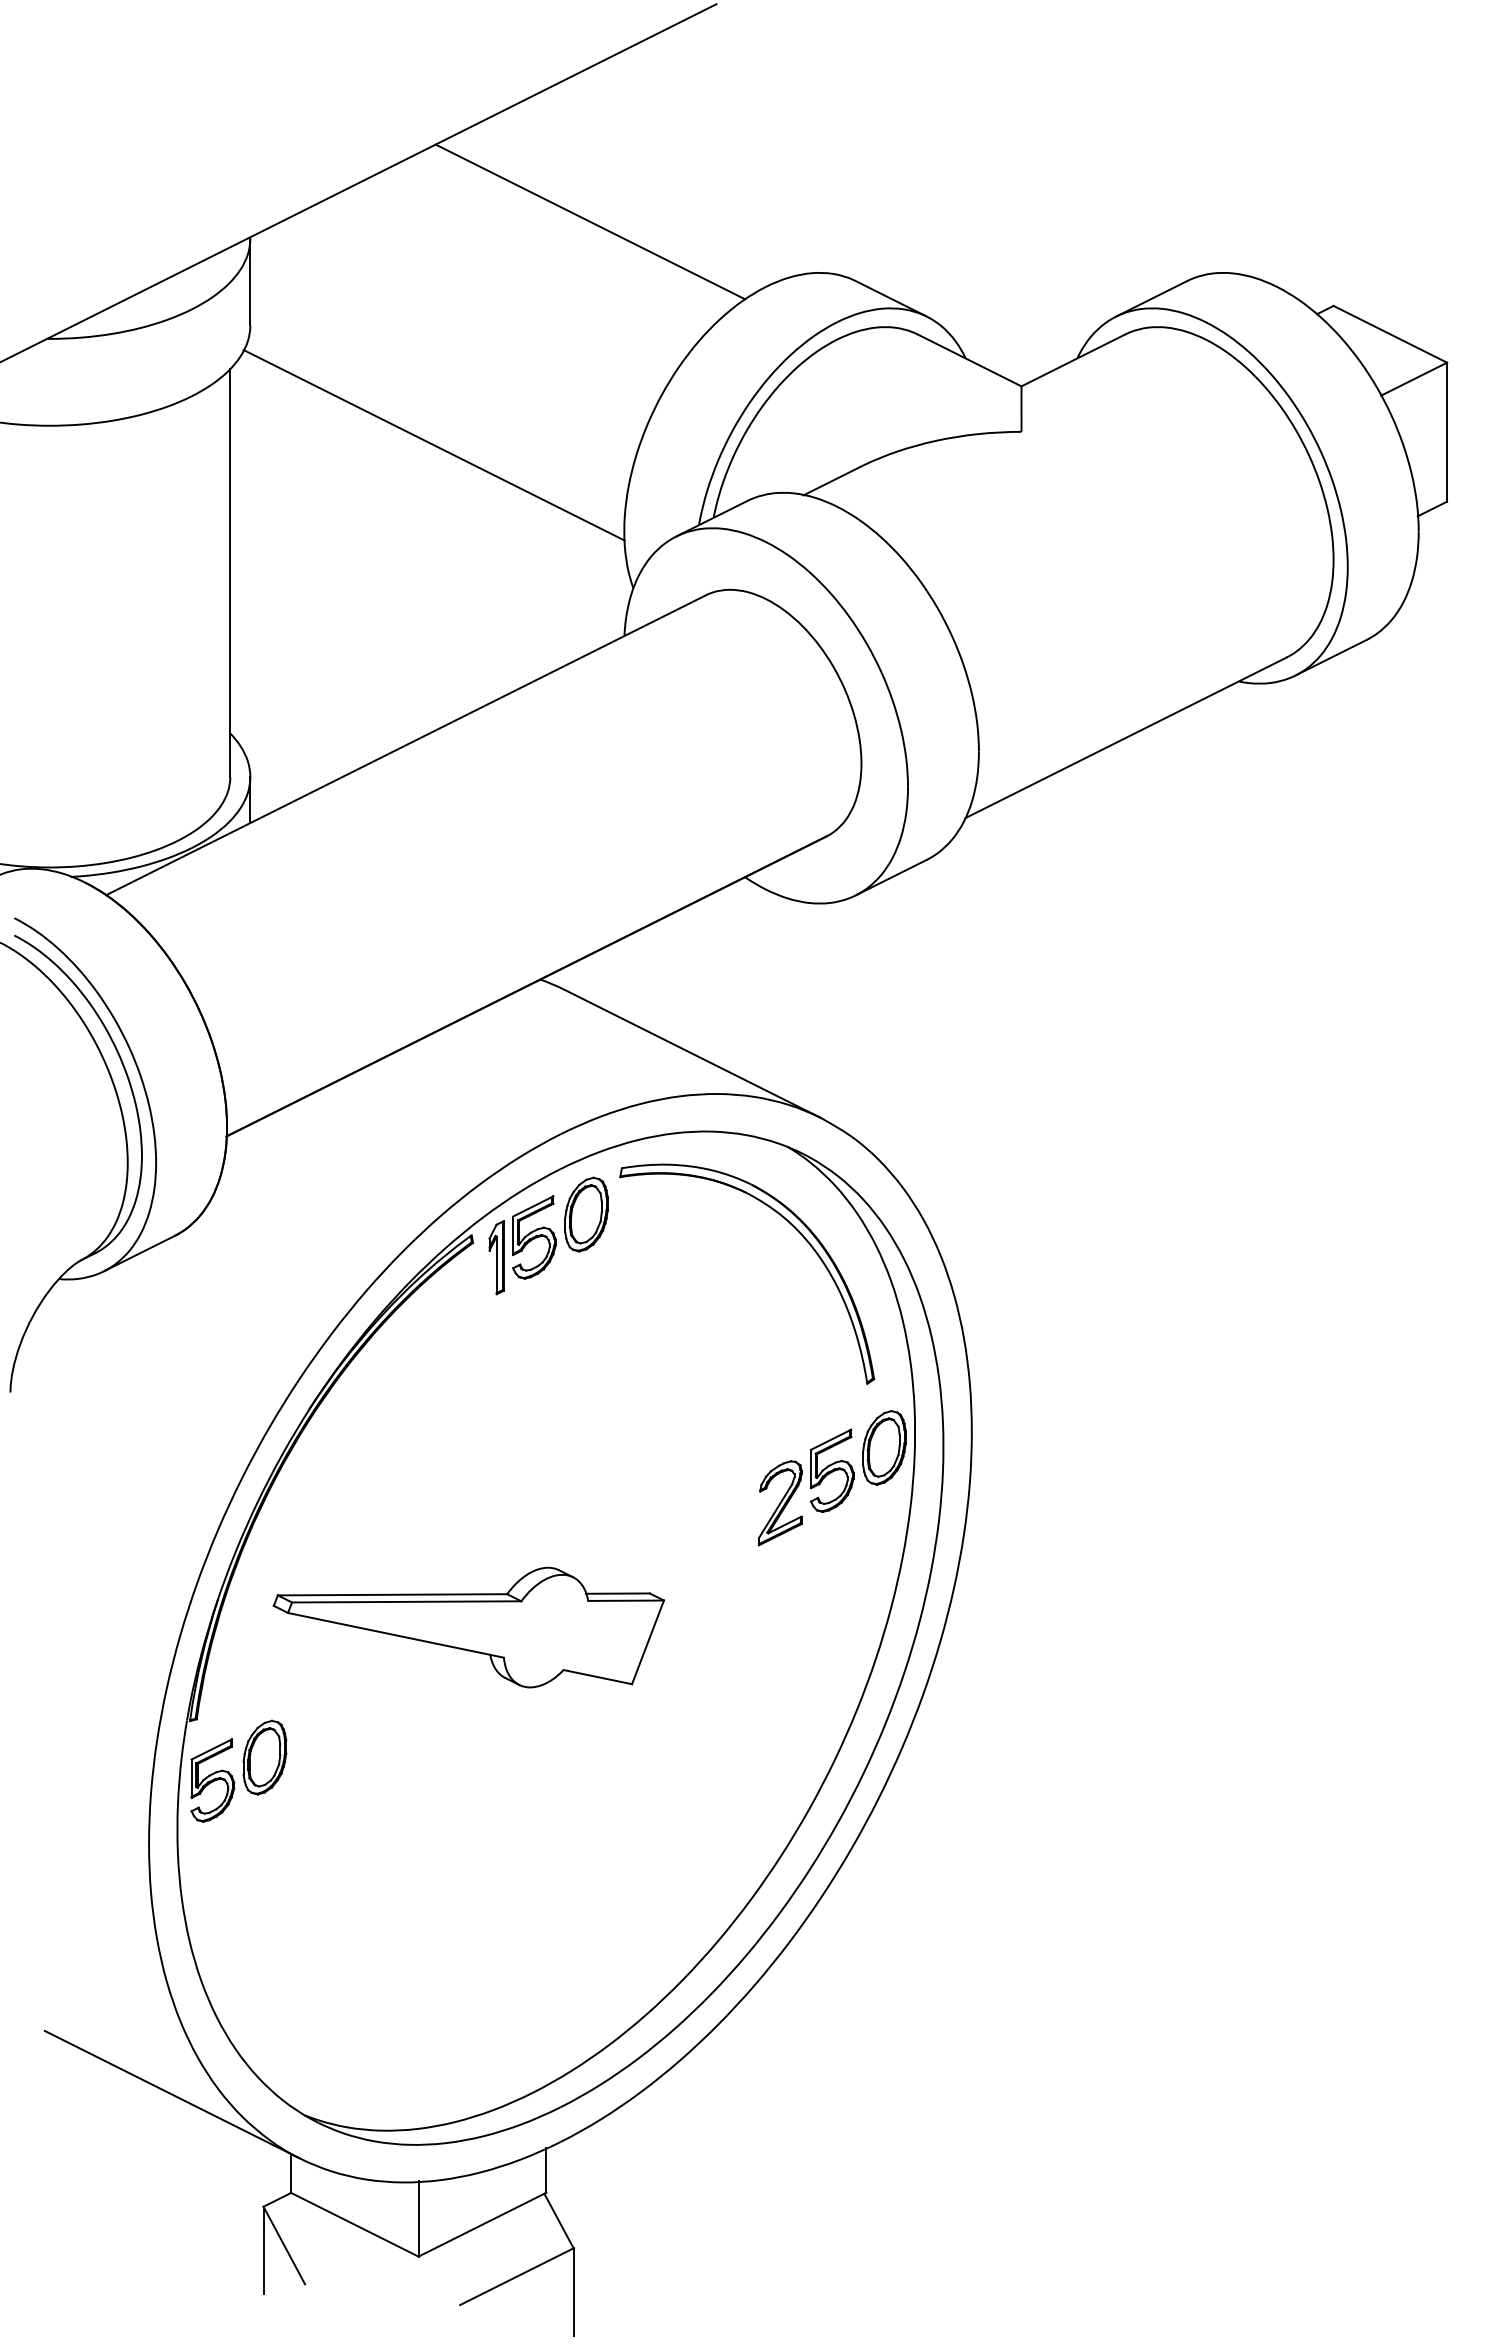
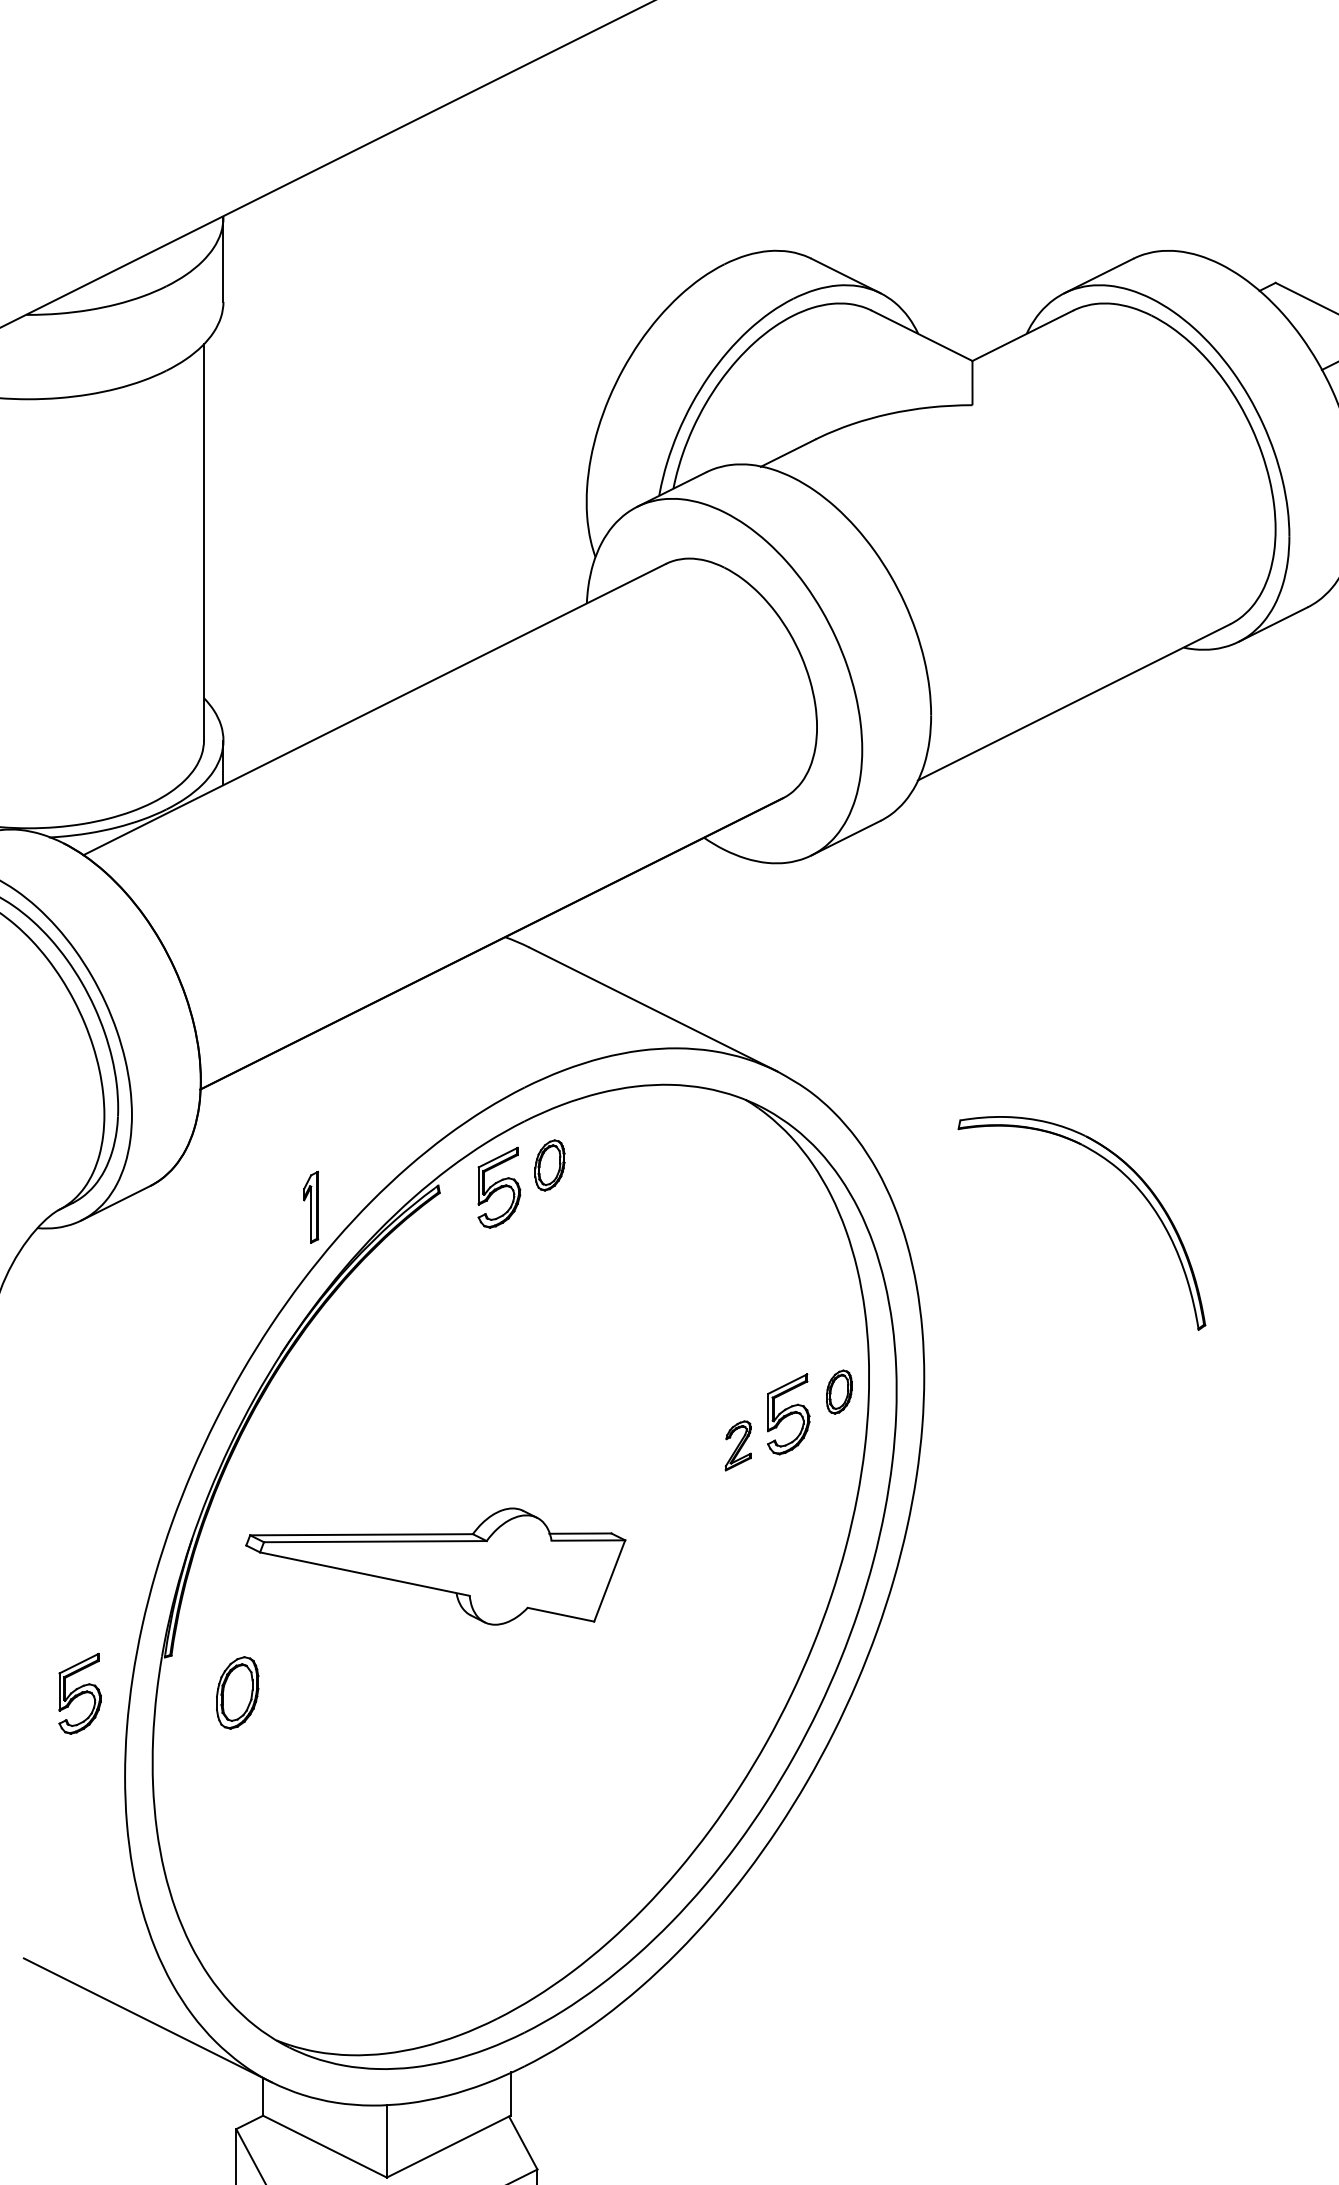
line: (590, 221) -> (553, 200), removed
line: (433, 445) -> (401, 418), removed
part: (586, 1214) -> (549, 1165), size x0.7
part: (793, 1227) -> (1126, 1178), moved
part: (496, 1257) -> (311, 1207), moved
part: (884, 1447) -> (839, 1391), size x0.6
part: (780, 1503) -> (738, 1446), size x0.6
part: (212, 1780) -> (79, 1693), moved

